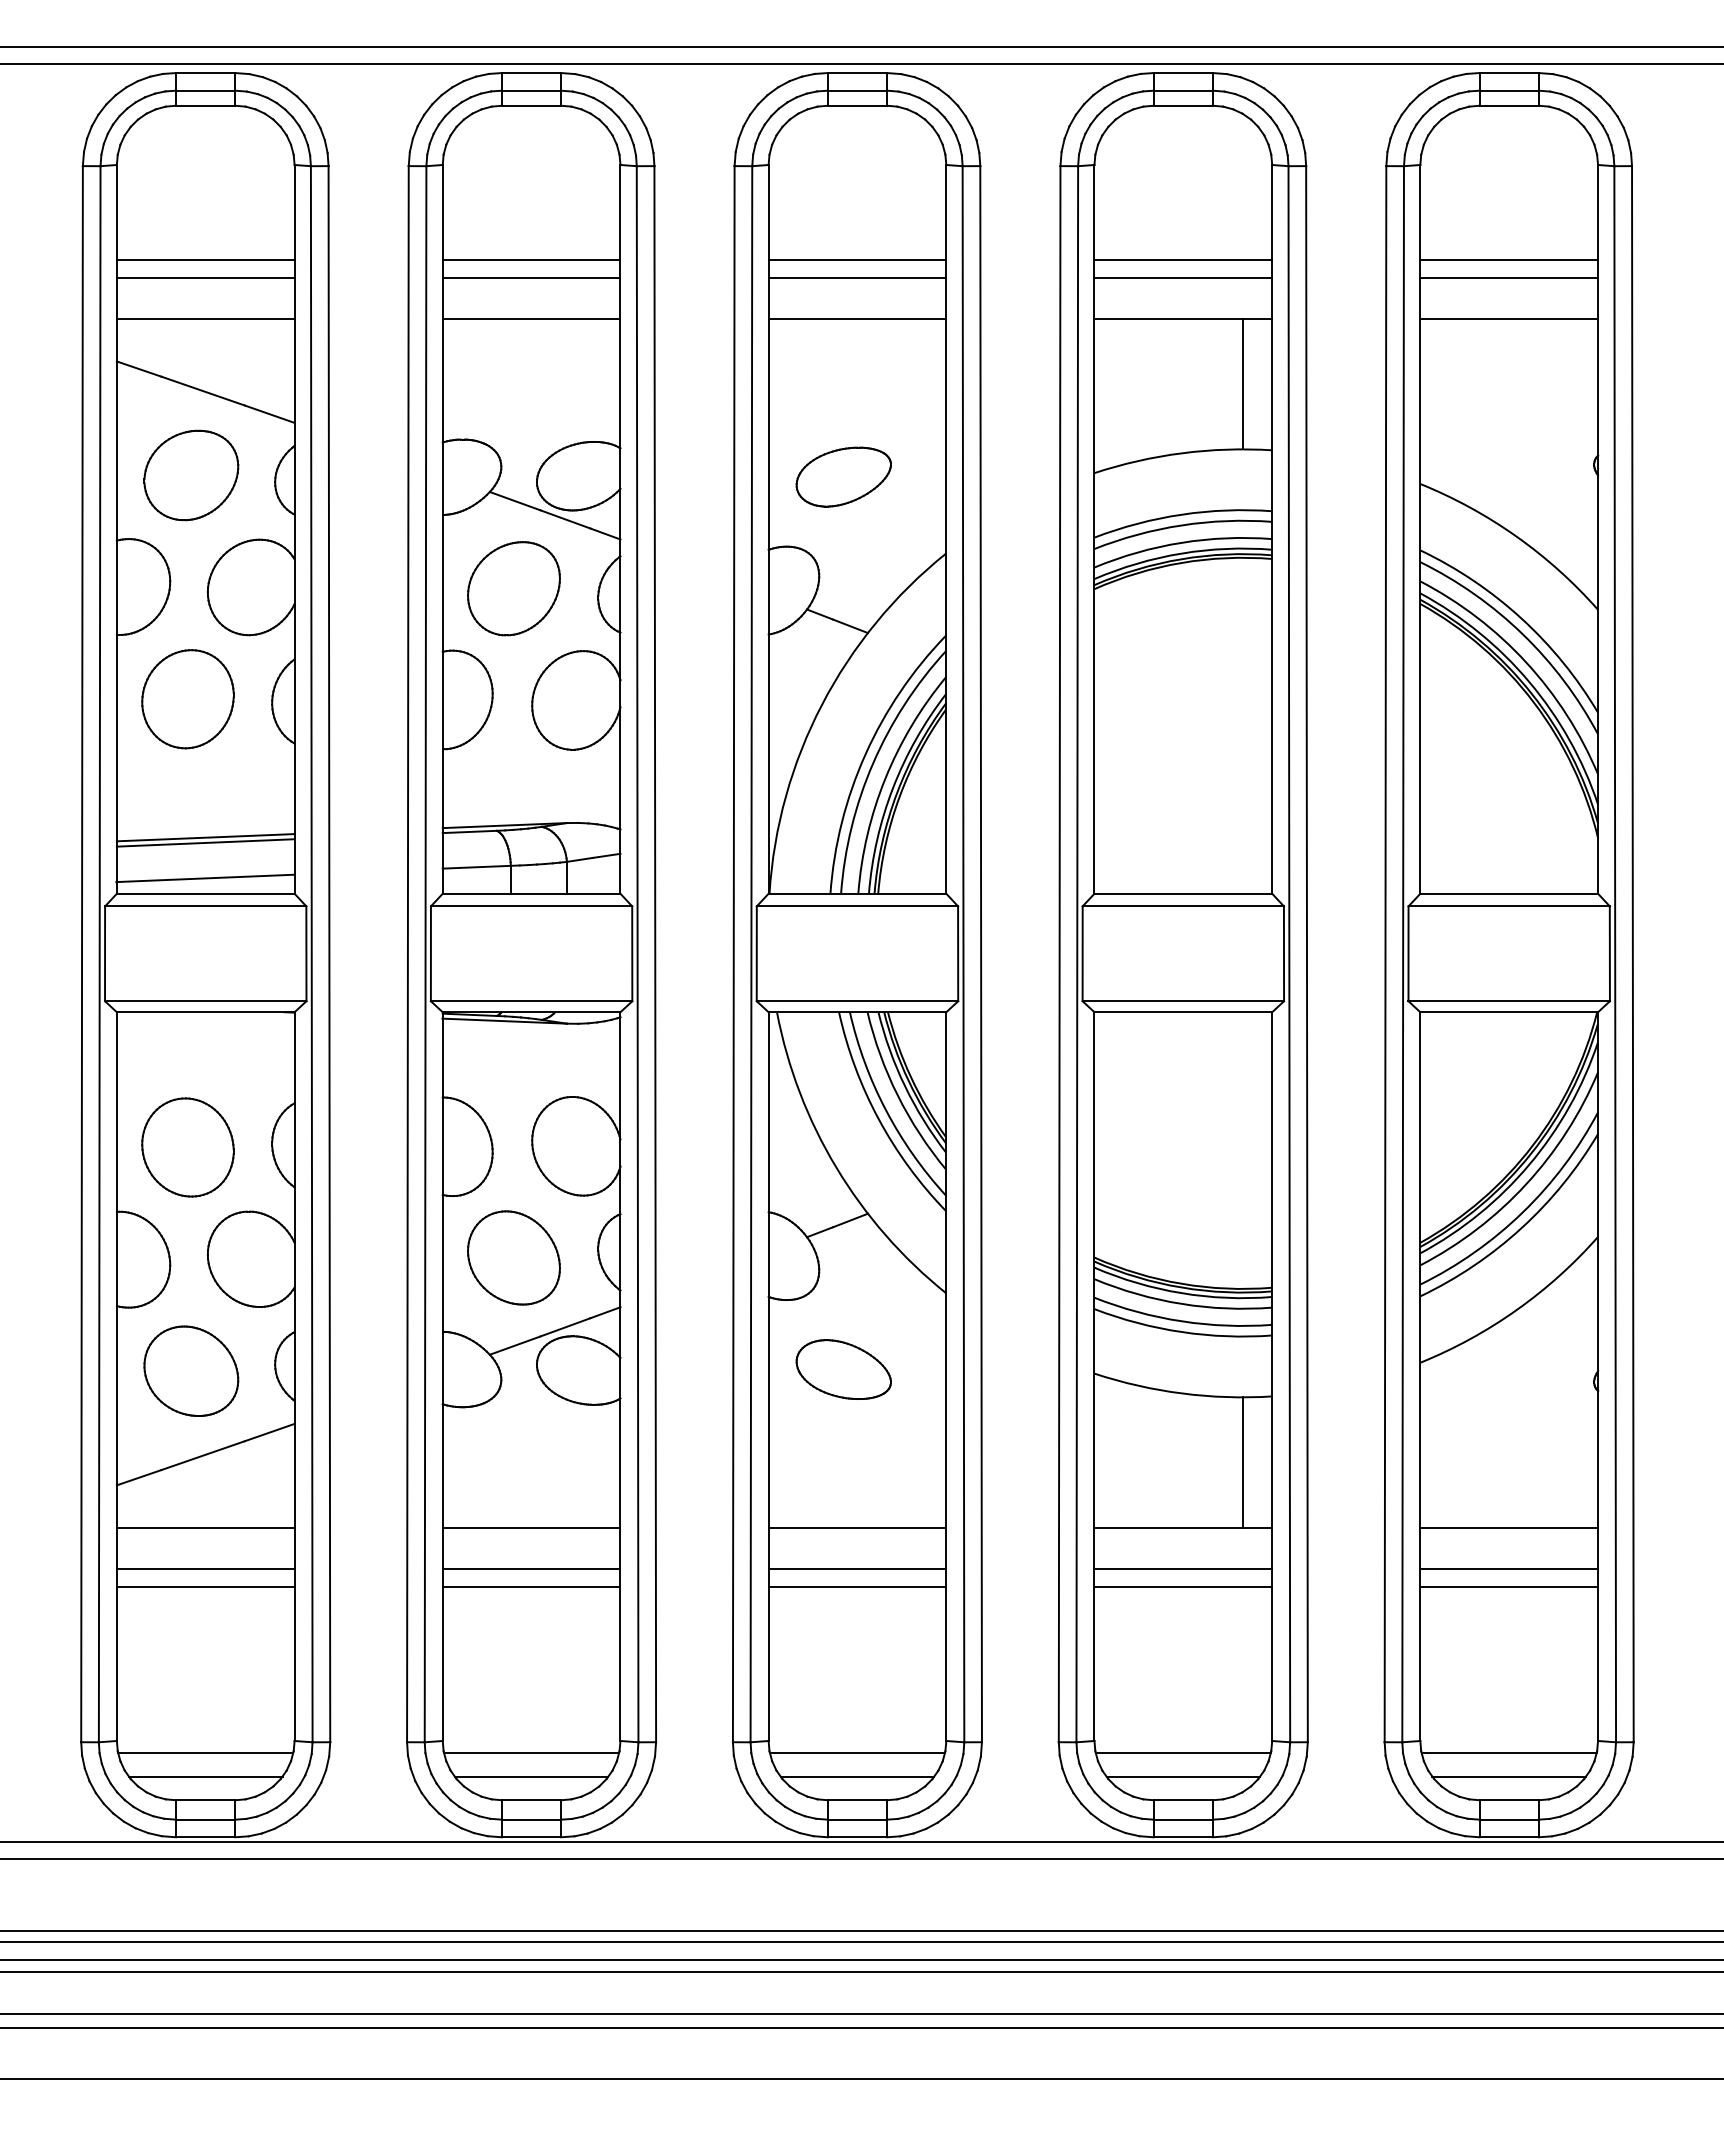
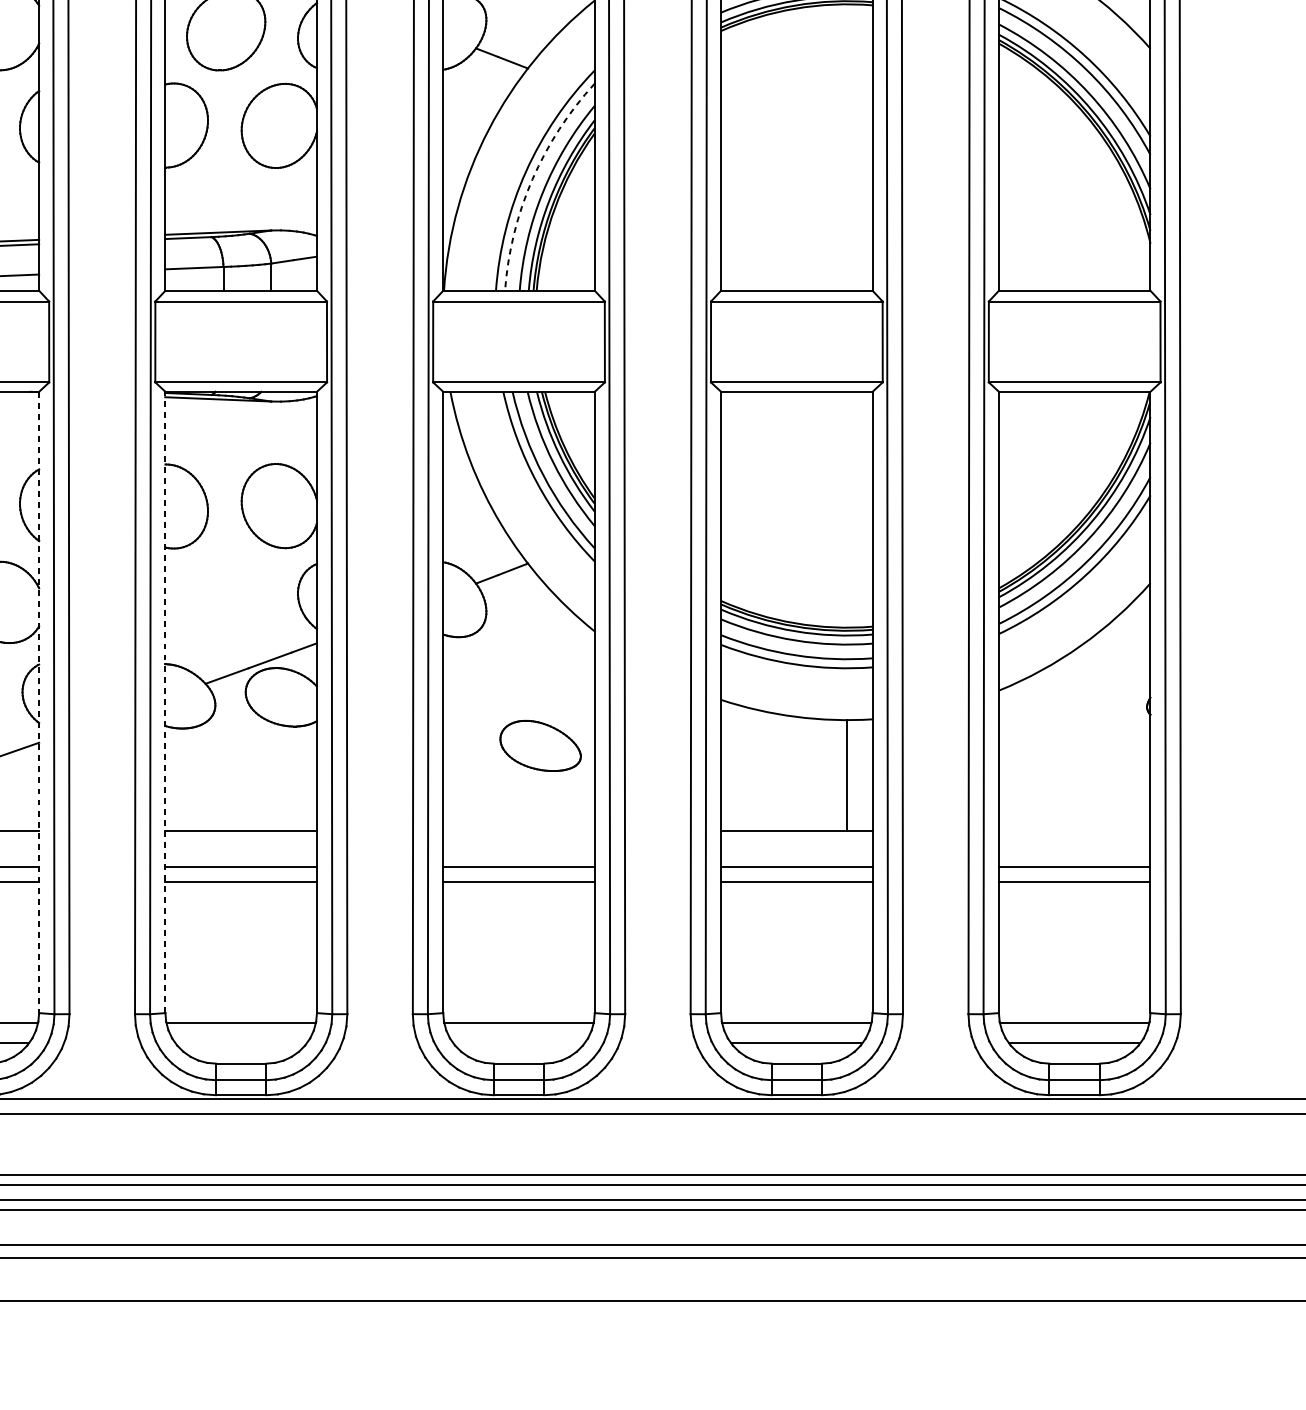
arc: (873, 763) -> (532, 179), solid -> dashed
part: (513, 1257) -> (225, 600), removed
part: (843, 1369) -> (540, 745), moved
line: (442, 1376) -> (165, 702), solid -> dashed
line: (294, 1377) -> (39, 703), solid -> dashed
line: (857, 1527) -> (519, 831), removed
line: (1509, 1527) -> (1074, 831), removed
line: (531, 1776) -> (241, 1043), removed
line: (857, 1776) -> (519, 1043), removed

